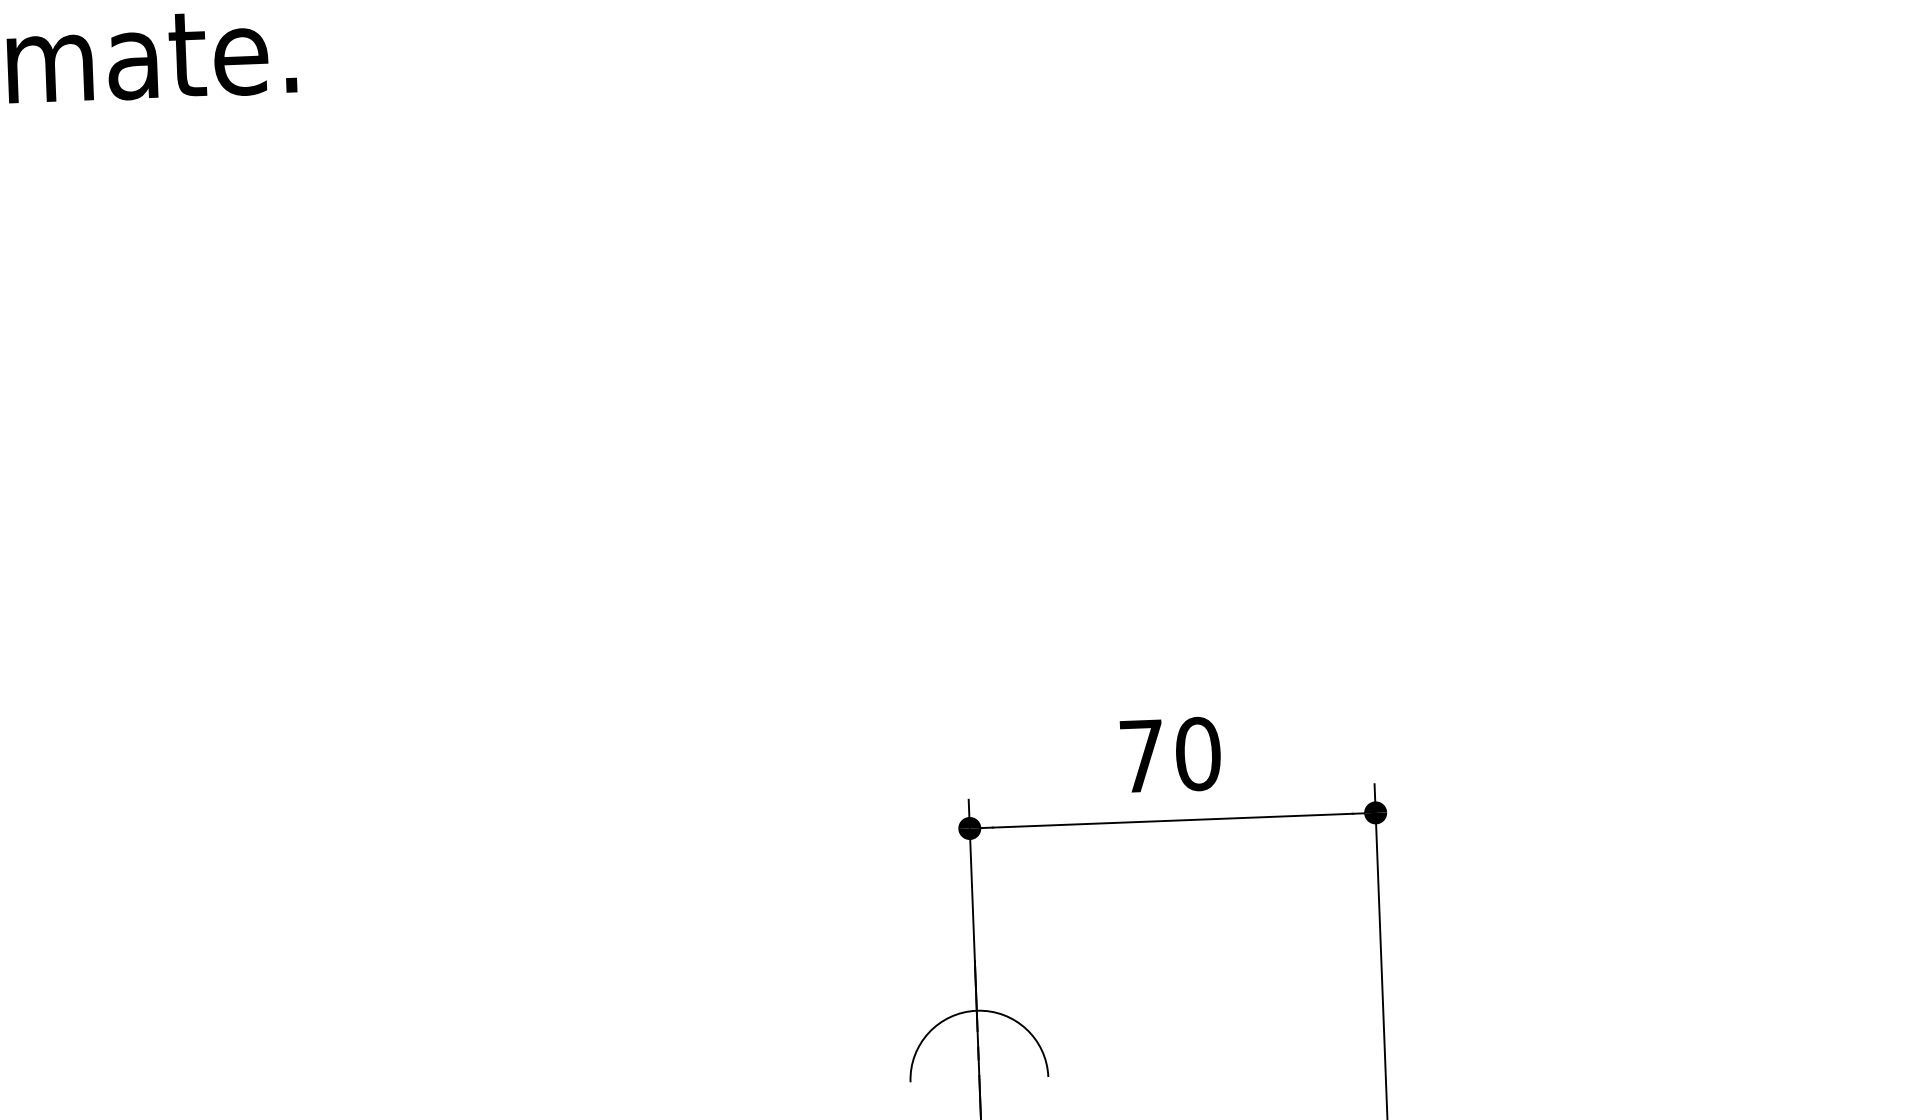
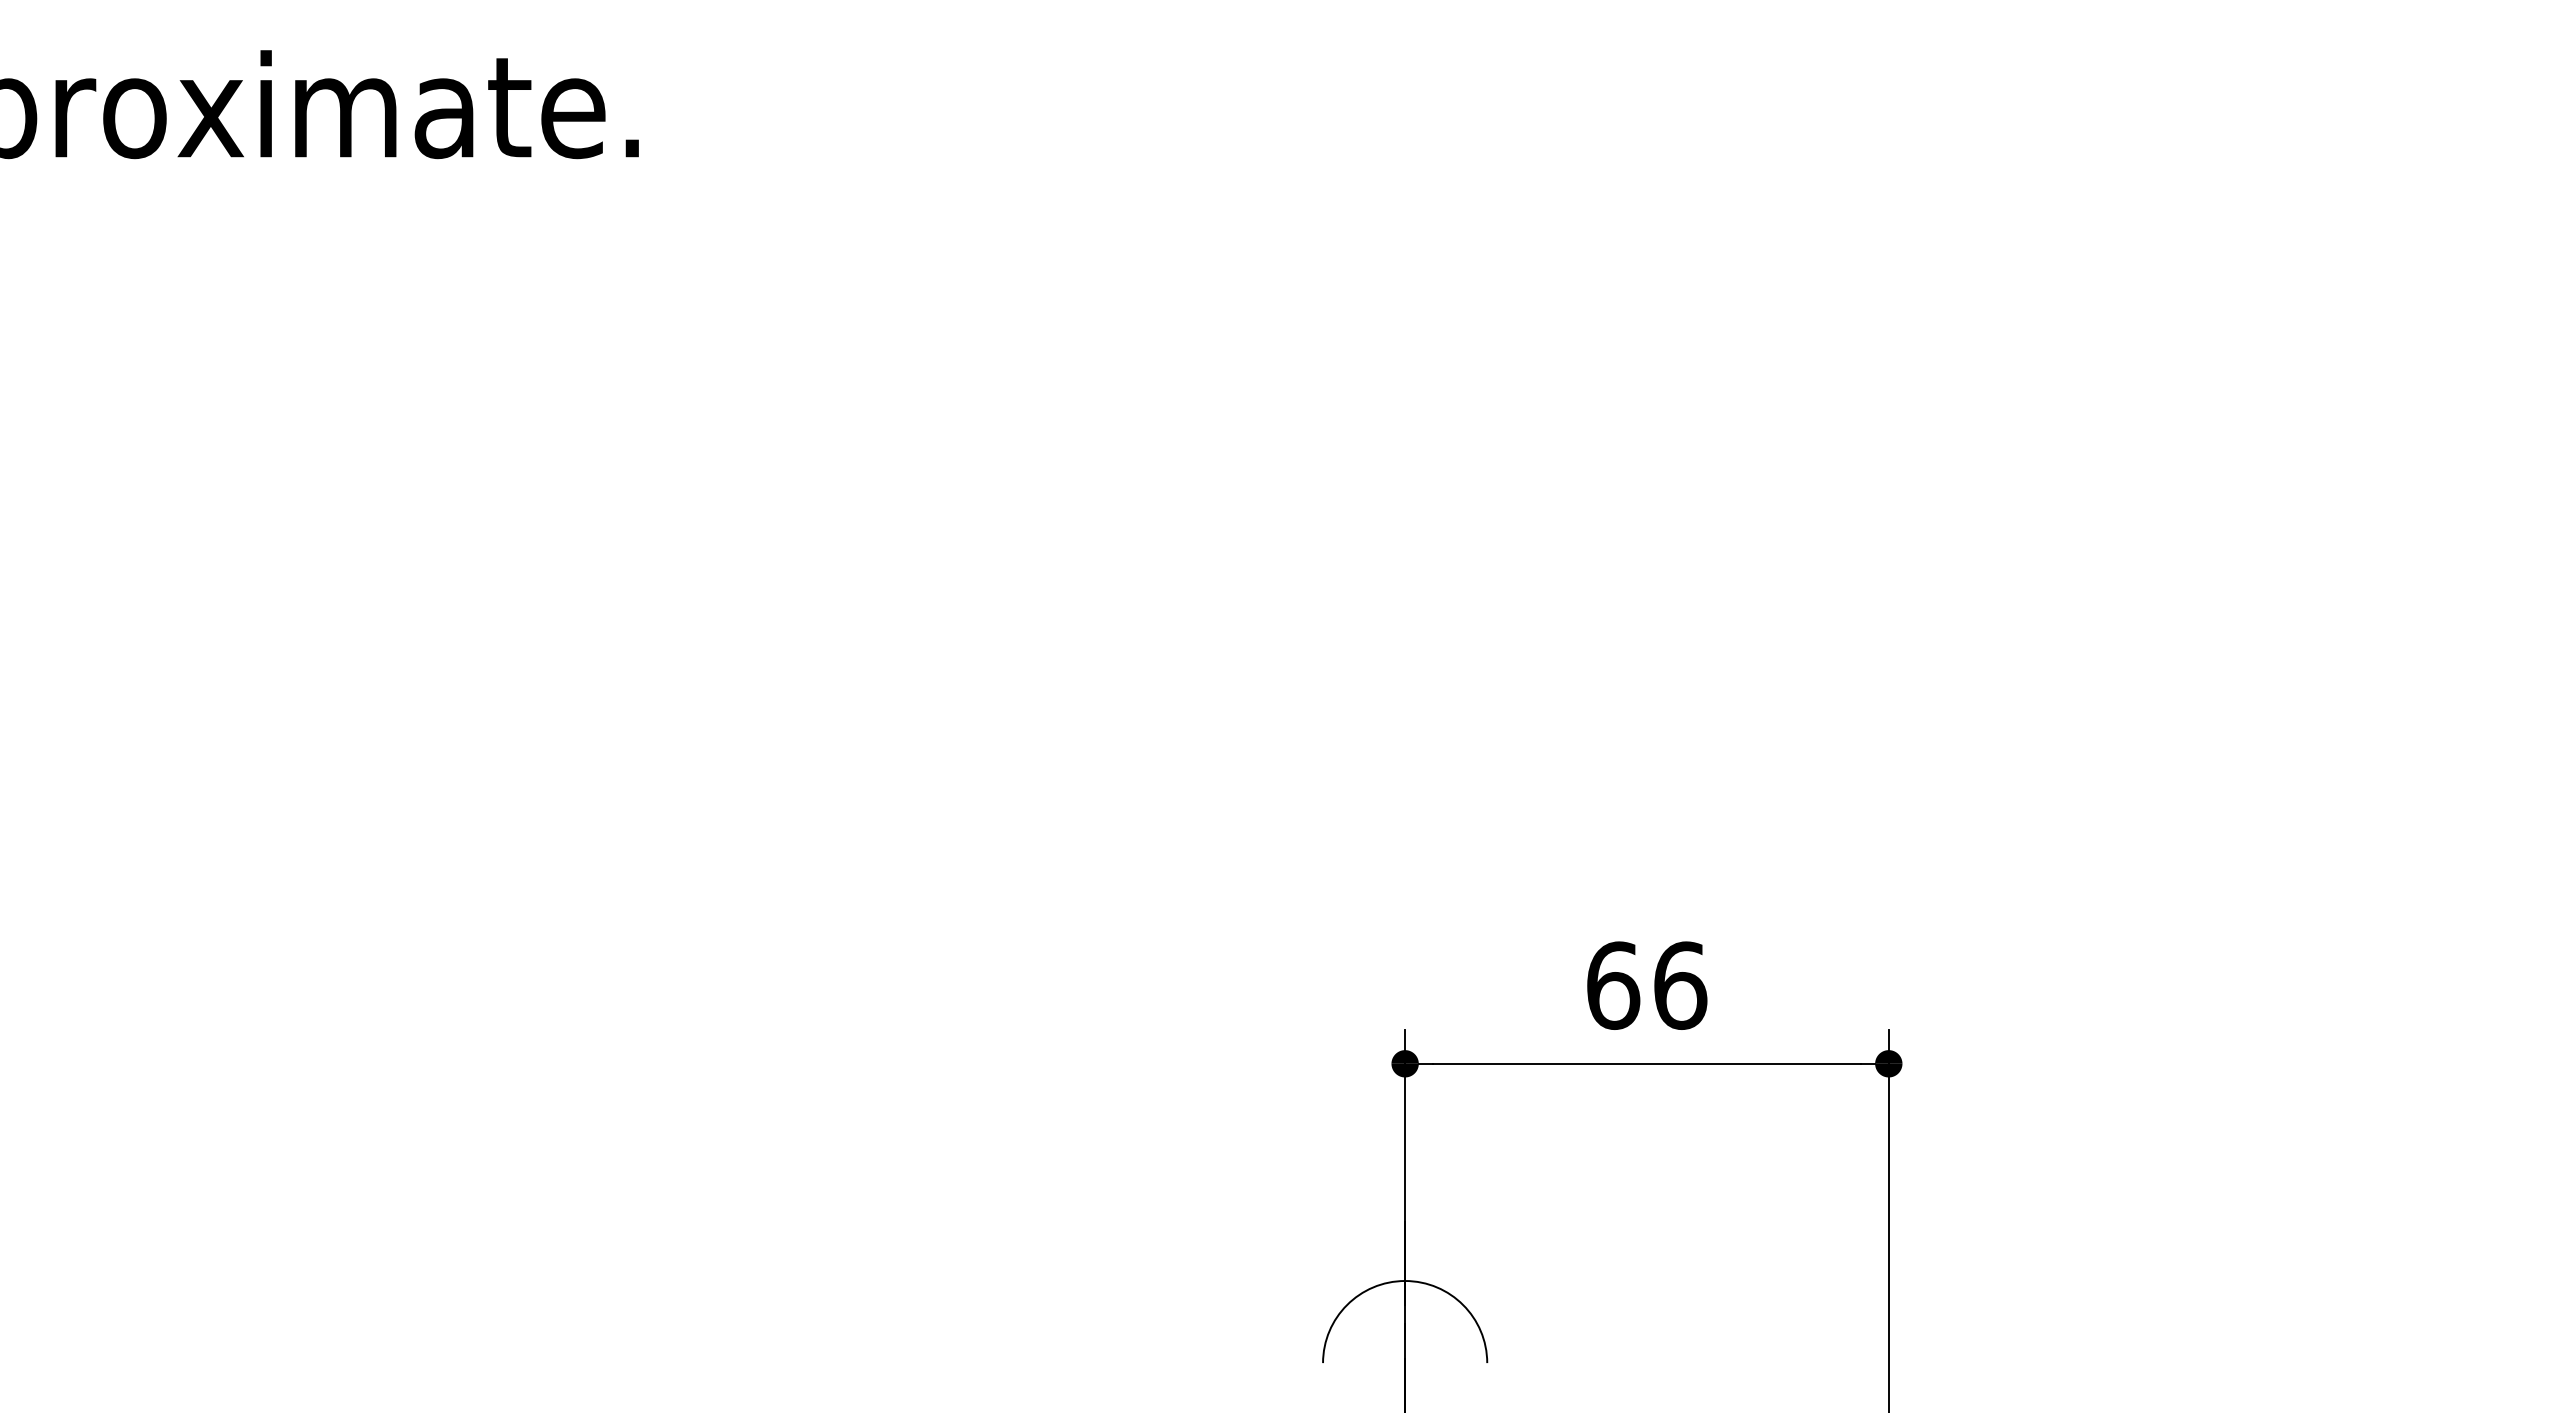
text: (1170, 754) -> (1647, 985), 70 -> 66

